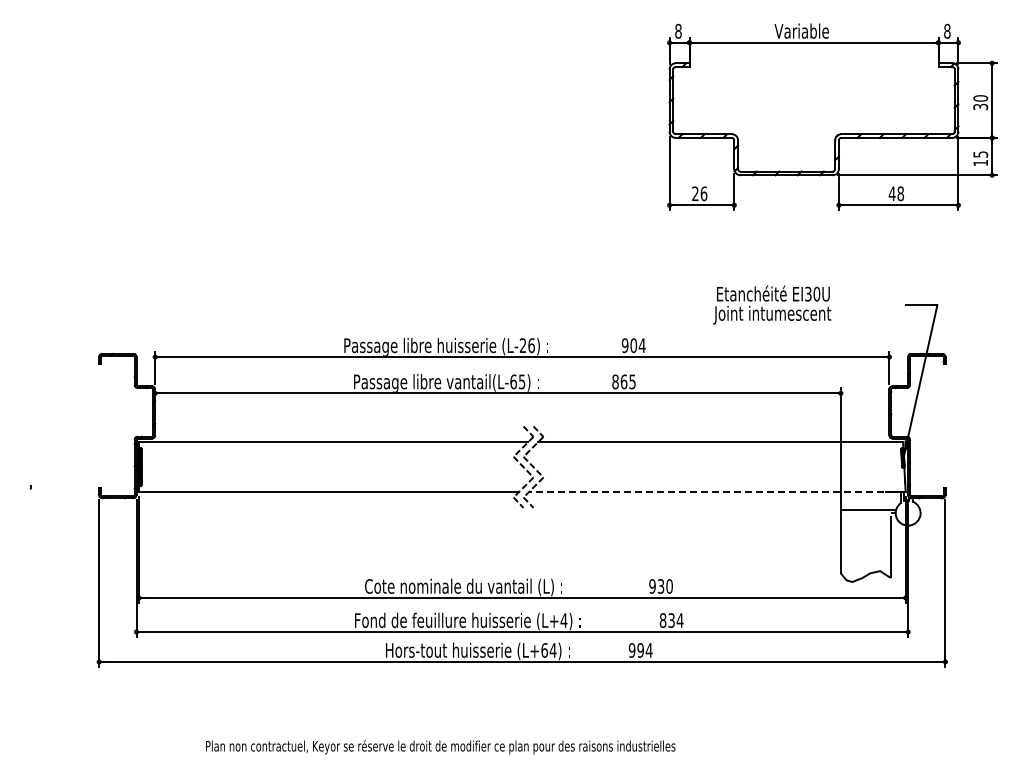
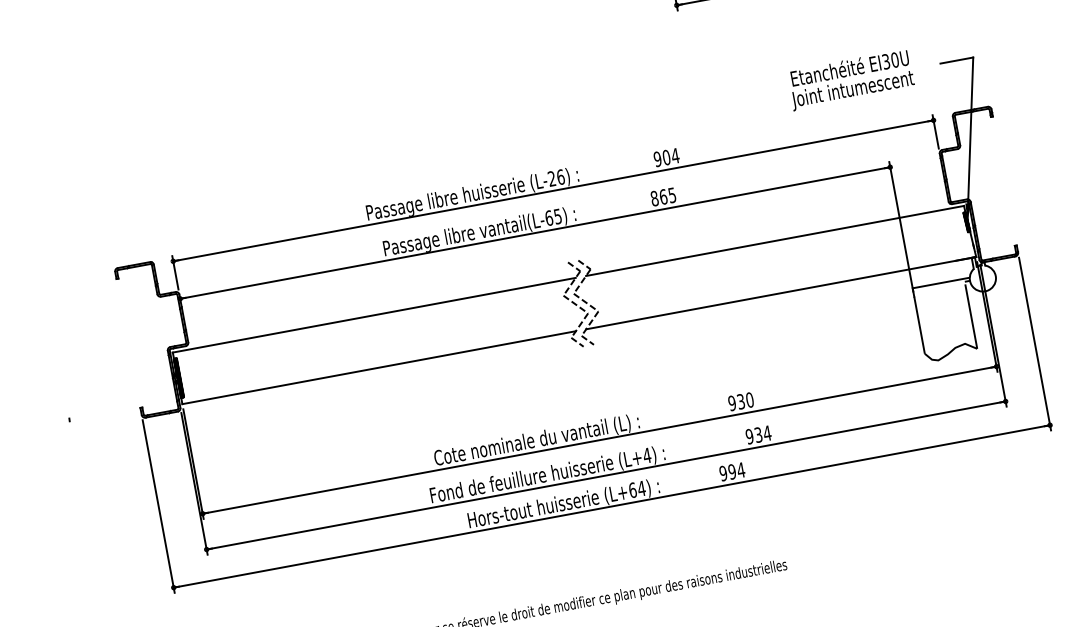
text: (772, 304) -> (851, 79), moved
line: (716, 492) -> (780, 293), dashed -> solid
text: (662, 620) -> (749, 436), 834 -> 934

